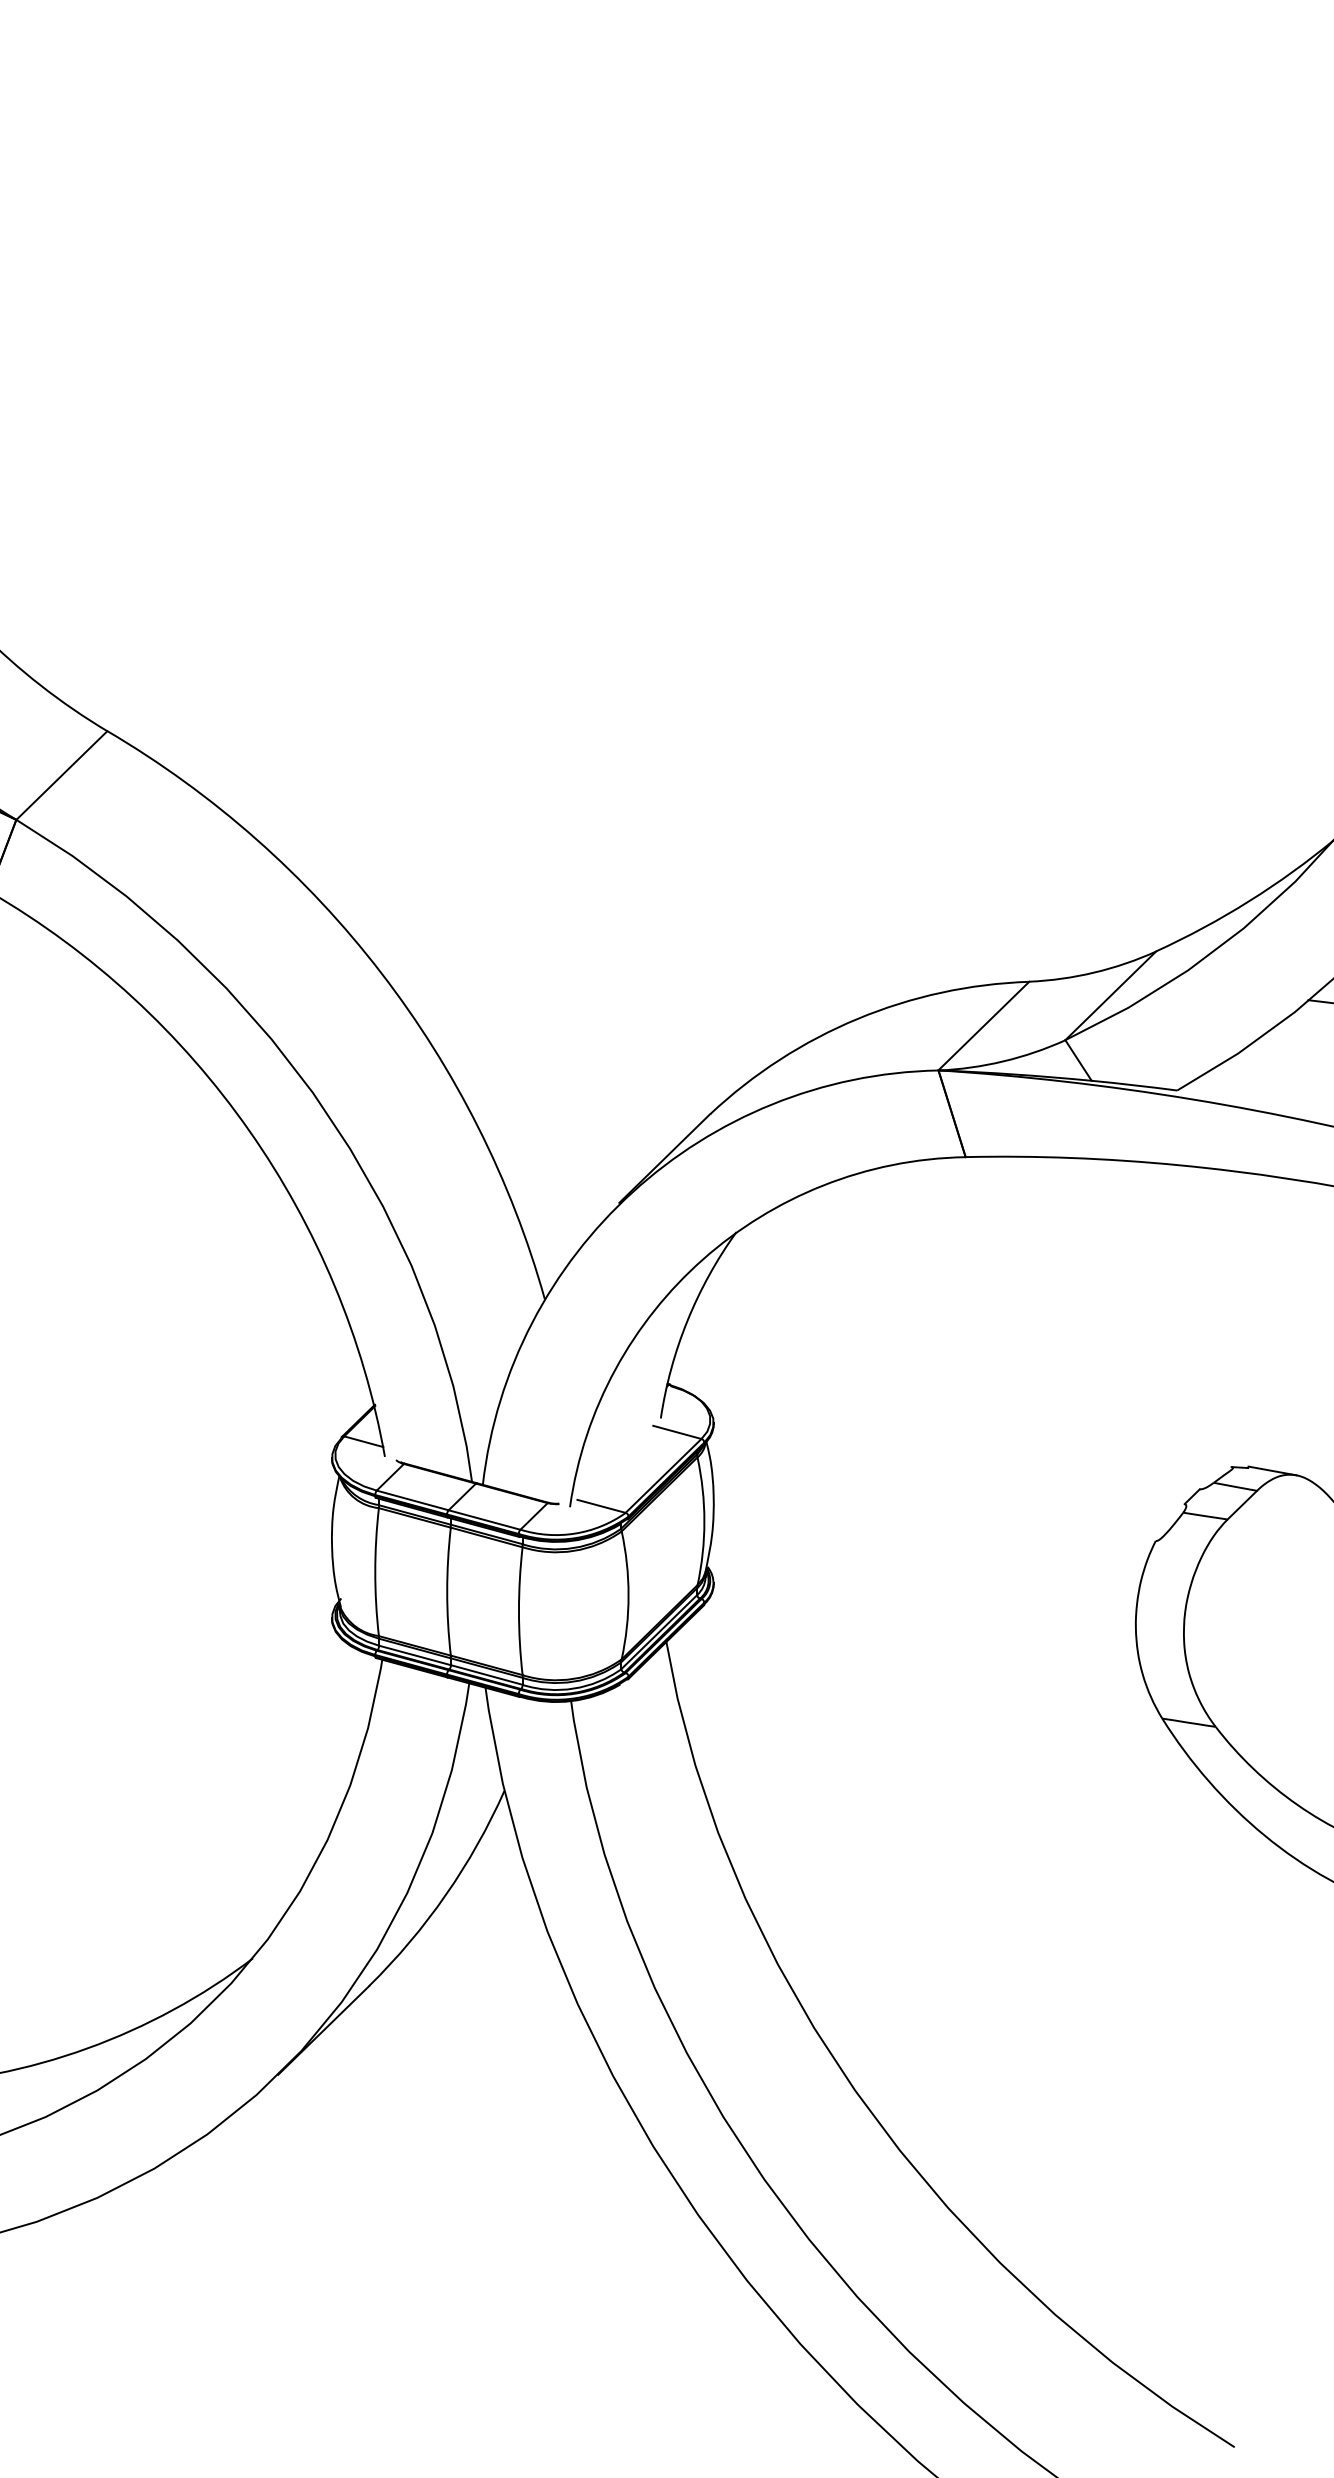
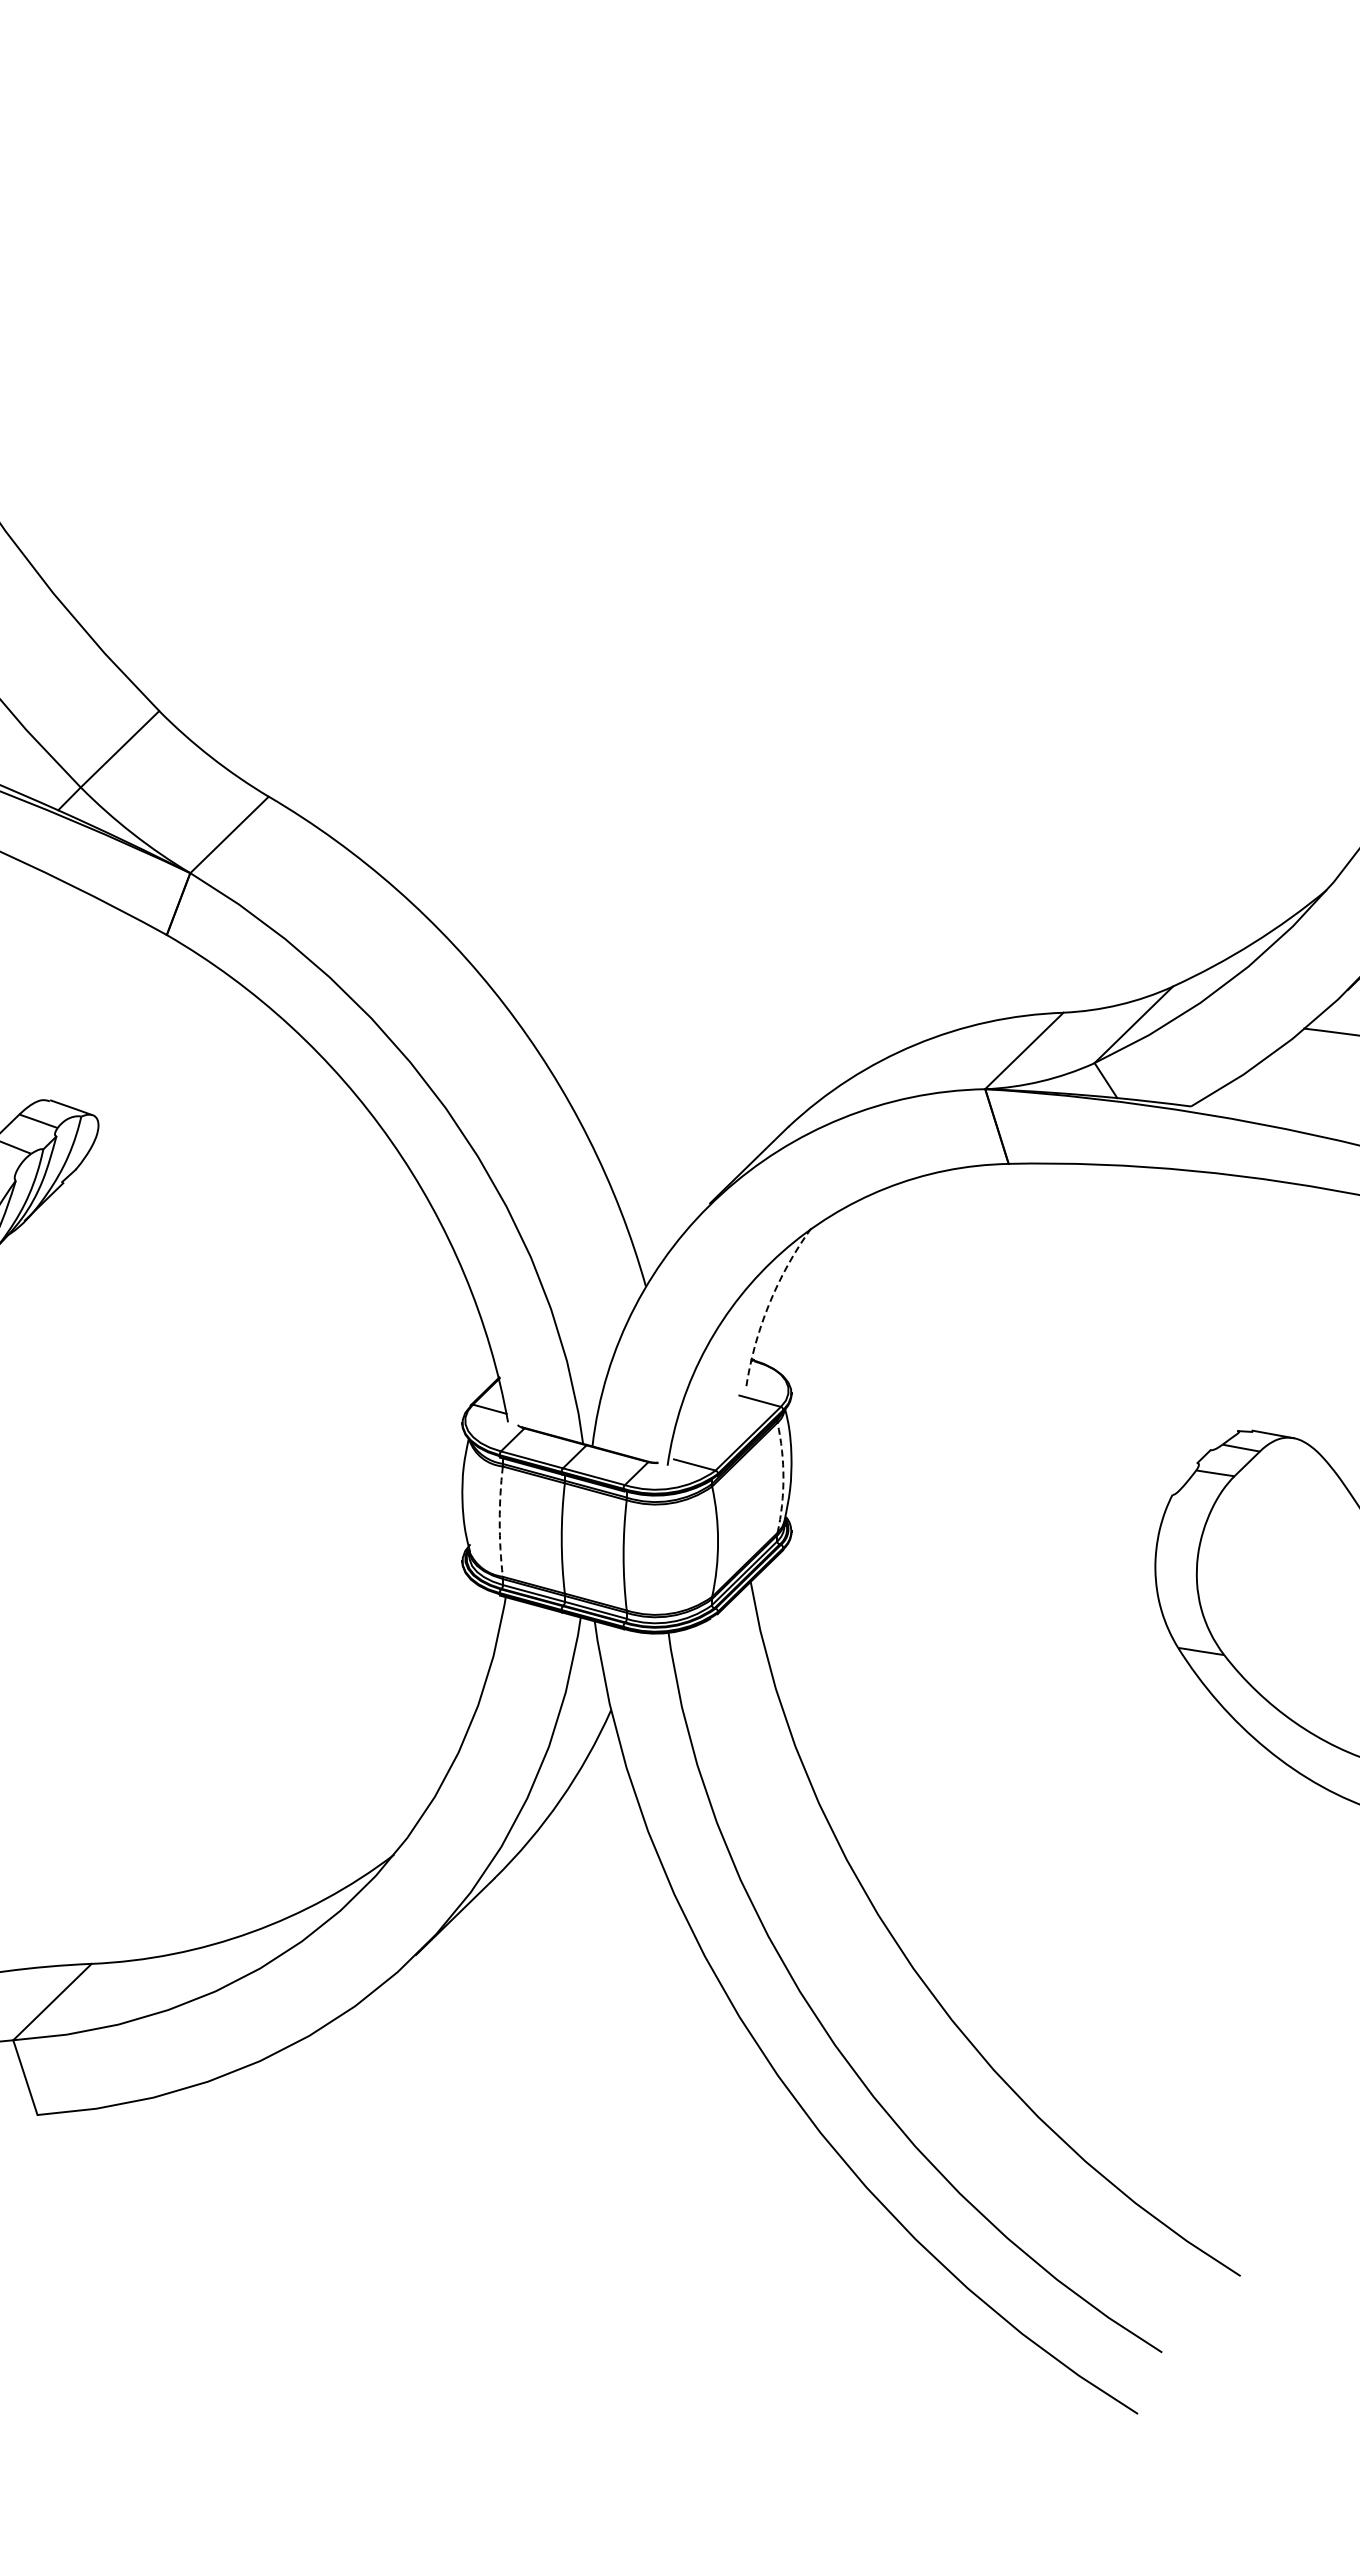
arc: (687, 1320) -> (768, 1304), solid -> dashed
arc: (704, 1520) -> (783, 1477), solid -> dashed
arc: (375, 1571) -> (499, 1521), solid -> dashed

